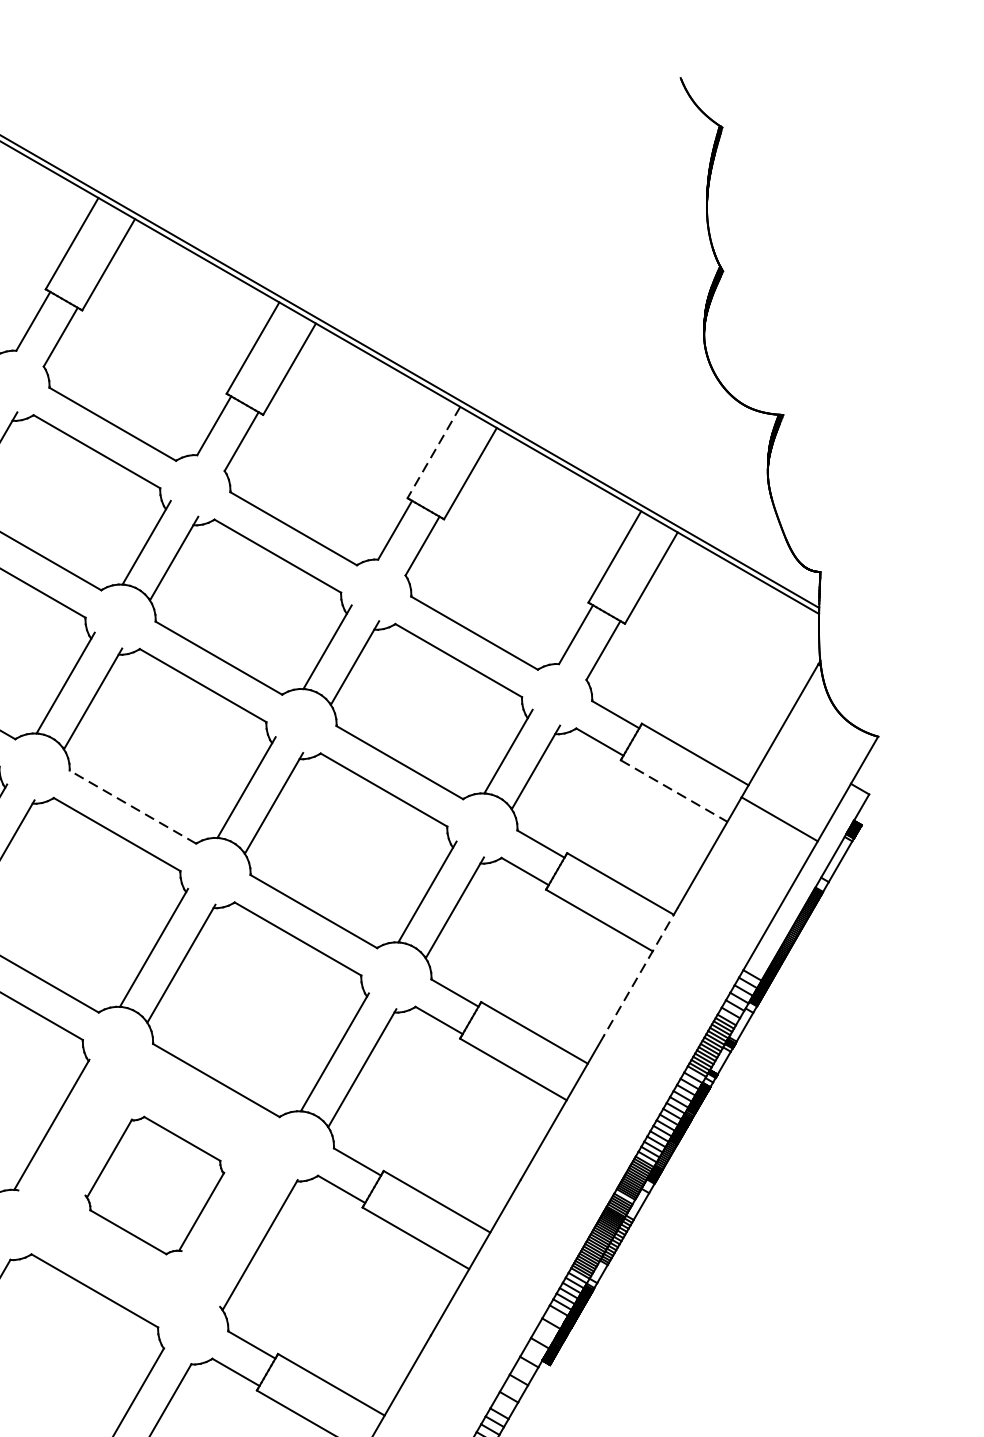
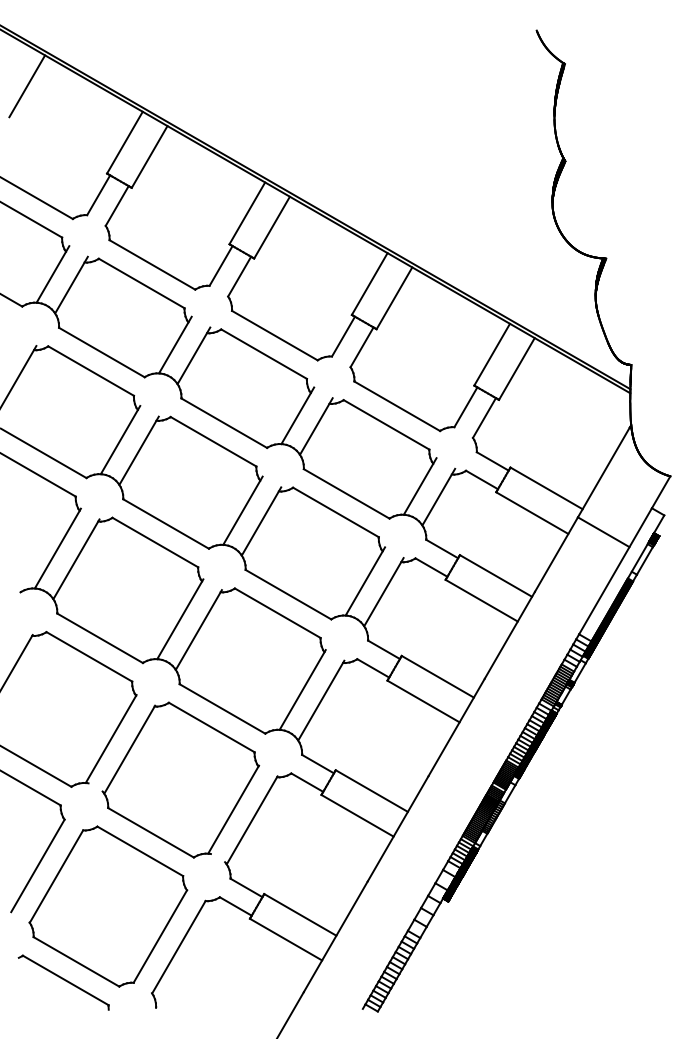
line: (433, 453) -> (369, 284), dashed -> solid
line: (674, 791) -> (532, 513), dashed -> solid
line: (132, 806) -> (165, 523), dashed -> solid
line: (640, 971) -> (509, 635), dashed -> solid
part: (154, 1184) -> (180, 779), size x1.67

